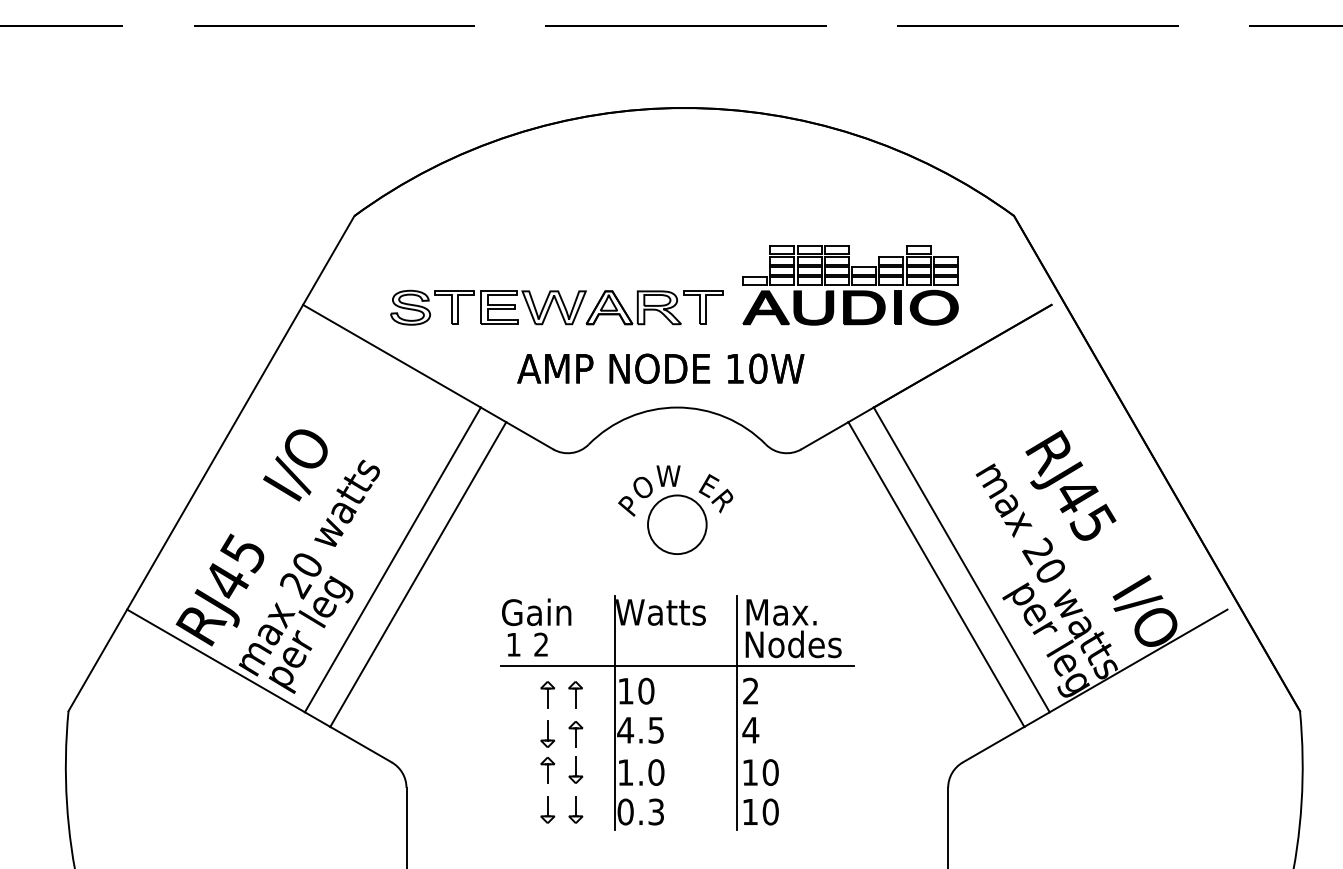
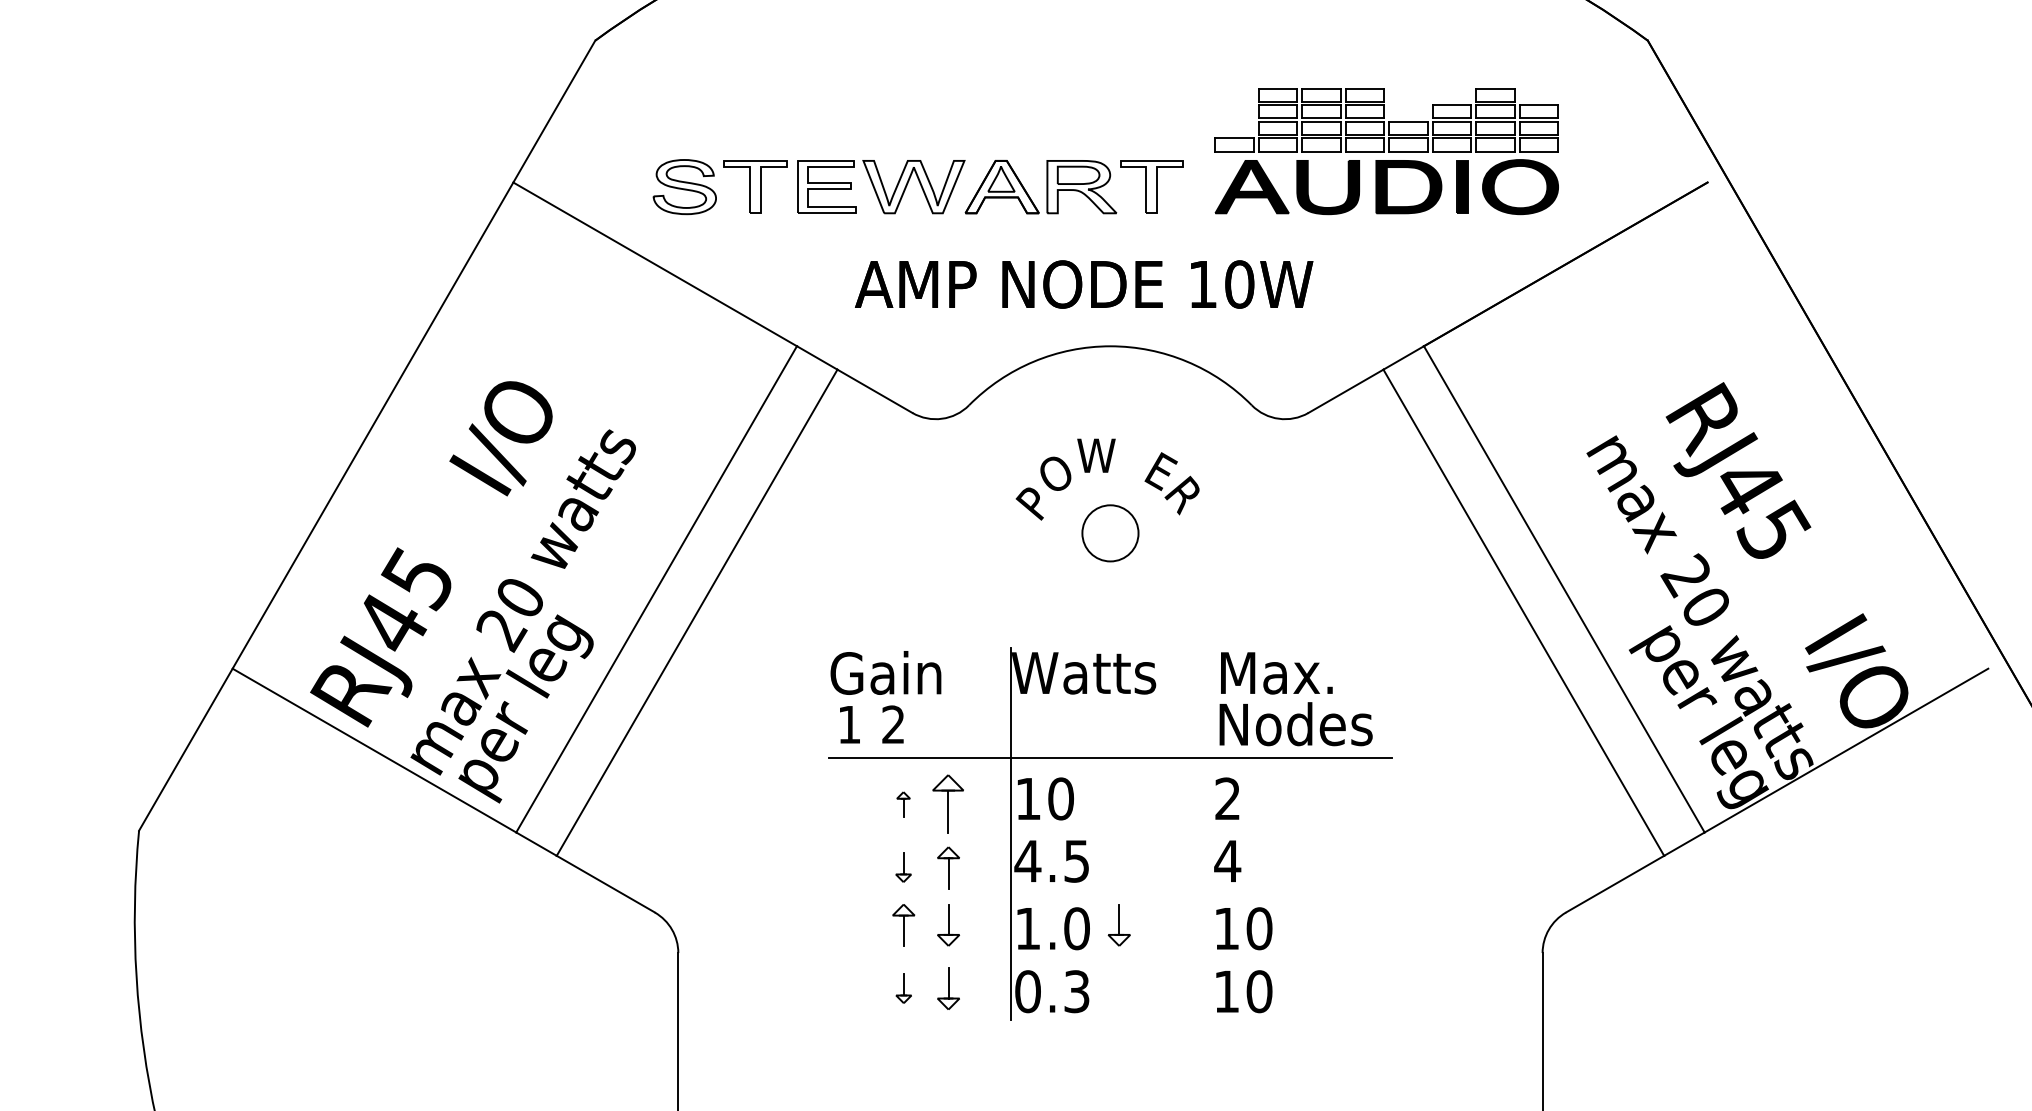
circle: (677, 524) -> (1110, 532), size x0.6
part: (547, 694) -> (903, 804), size x0.6
part: (575, 694) -> (947, 804), size x1.4
line: (736, 712) -> (1204, 832), removed
part: (547, 733) -> (903, 866), size x0.7
part: (682, 769) -> (1118, 923), added
part: (547, 809) -> (903, 987), size x0.7

